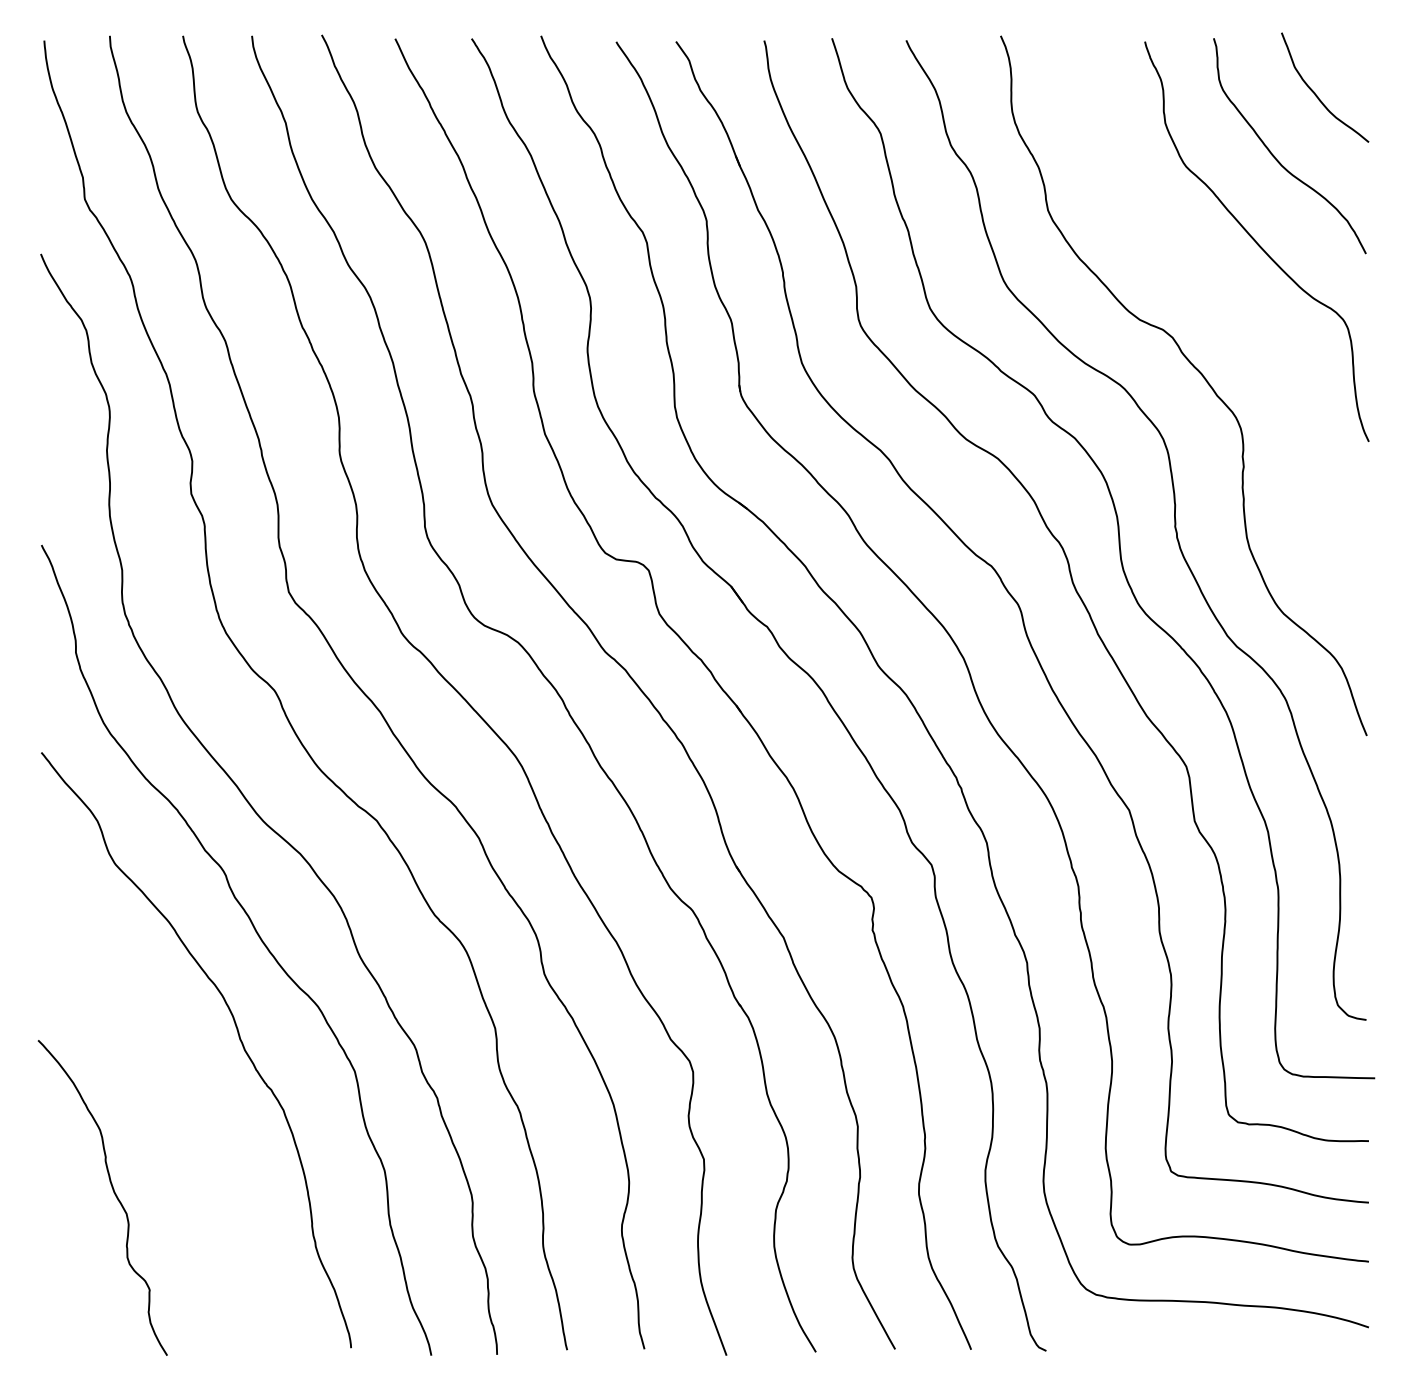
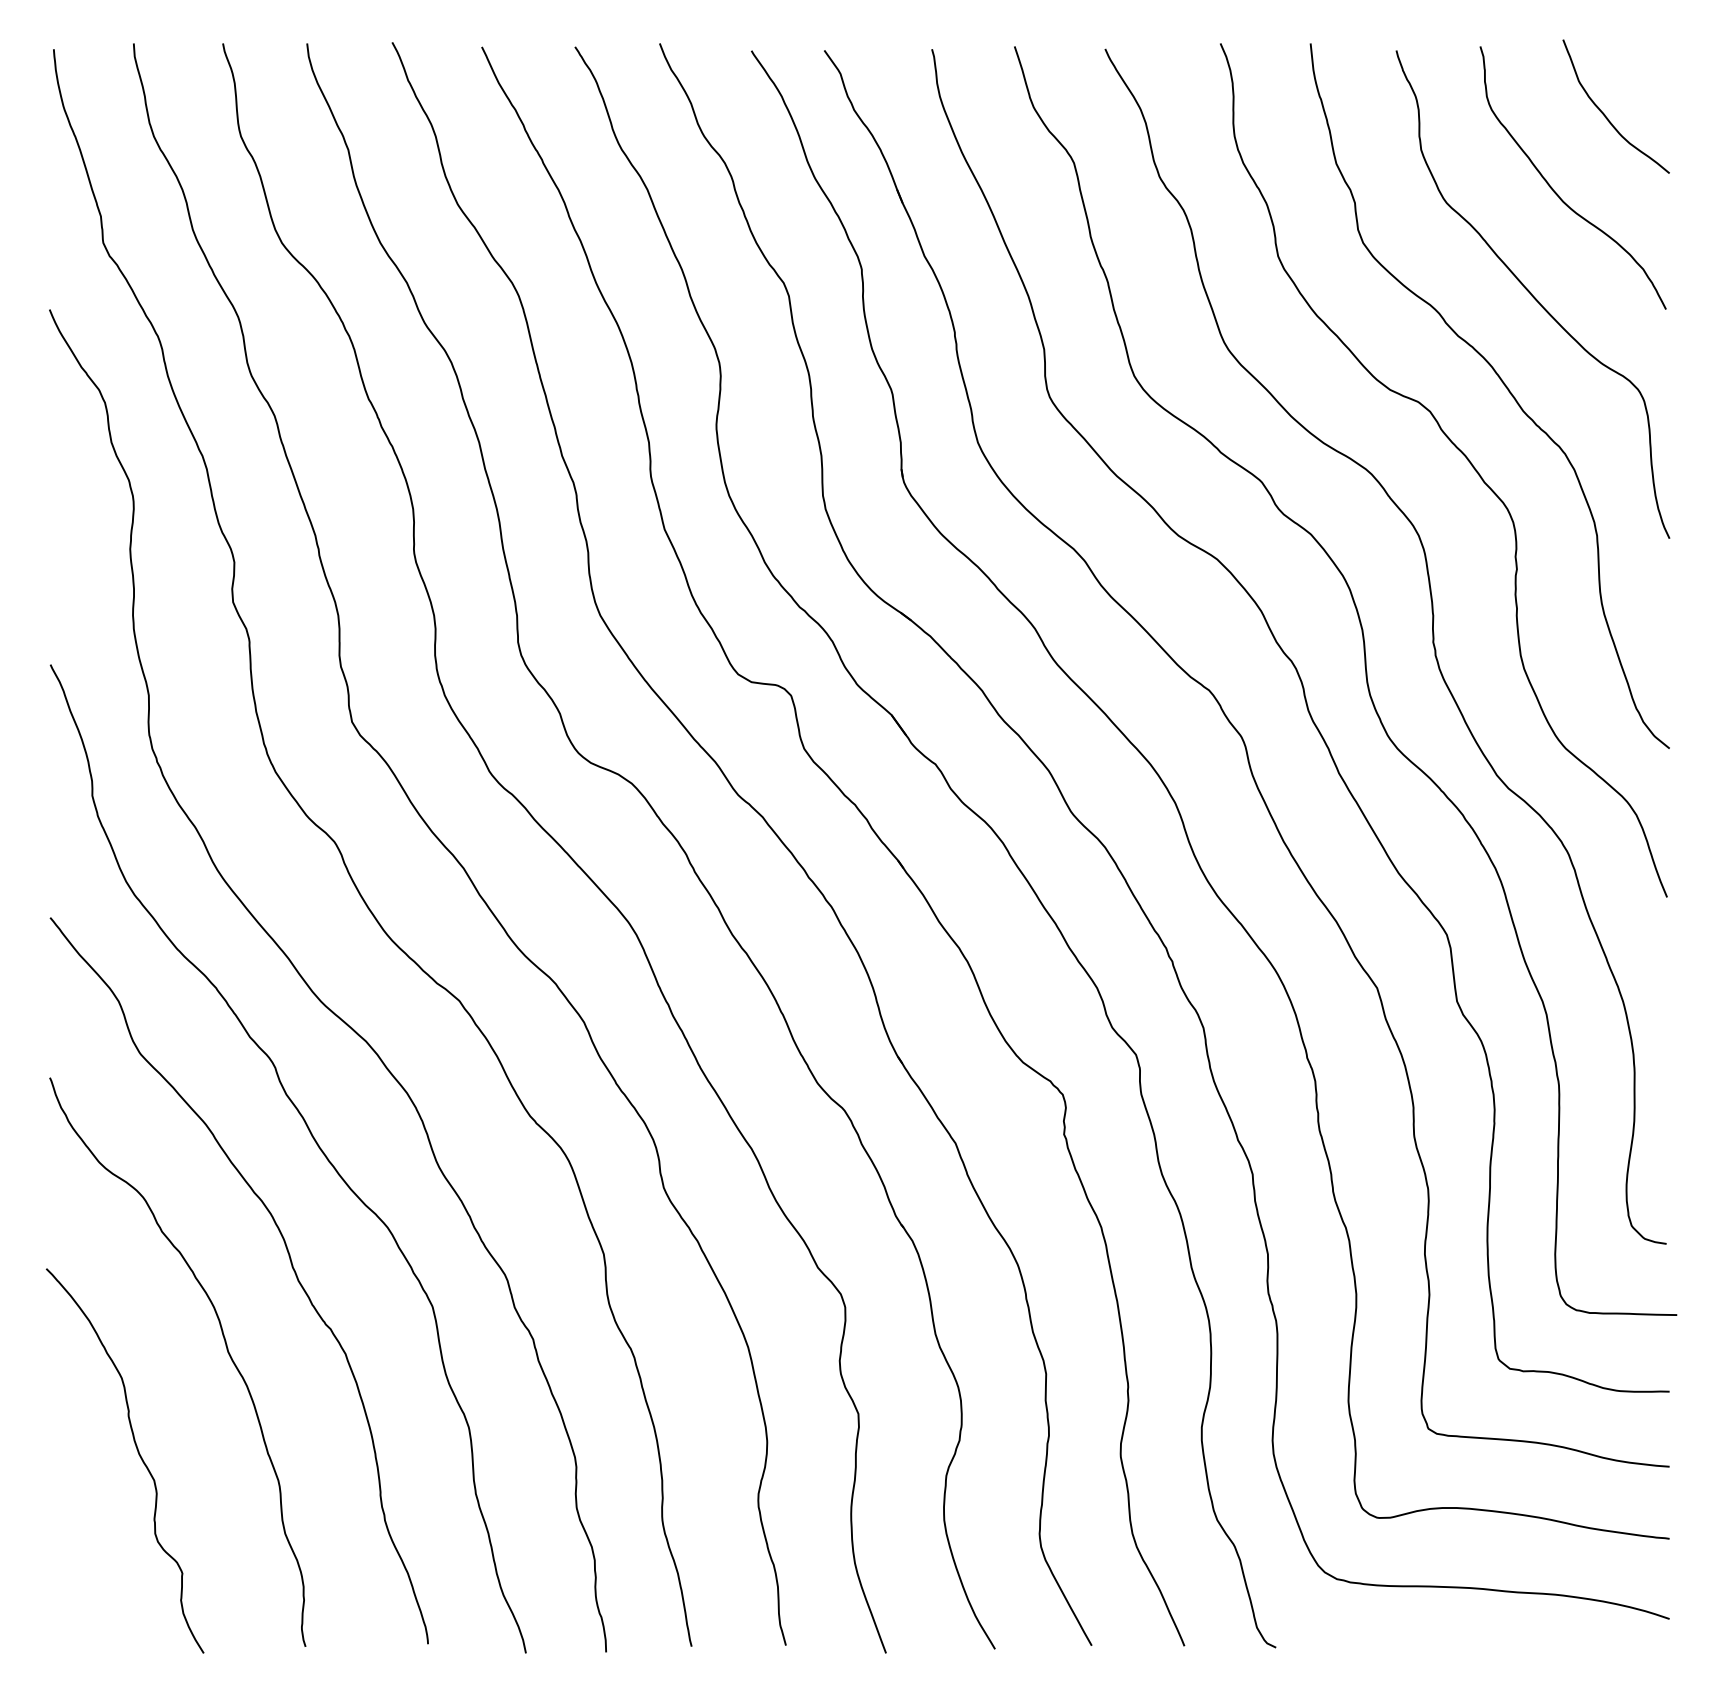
curve: (1233, 317) -> (1504, 386), added
curve: (185, 1104) -> (225, 1346), added

